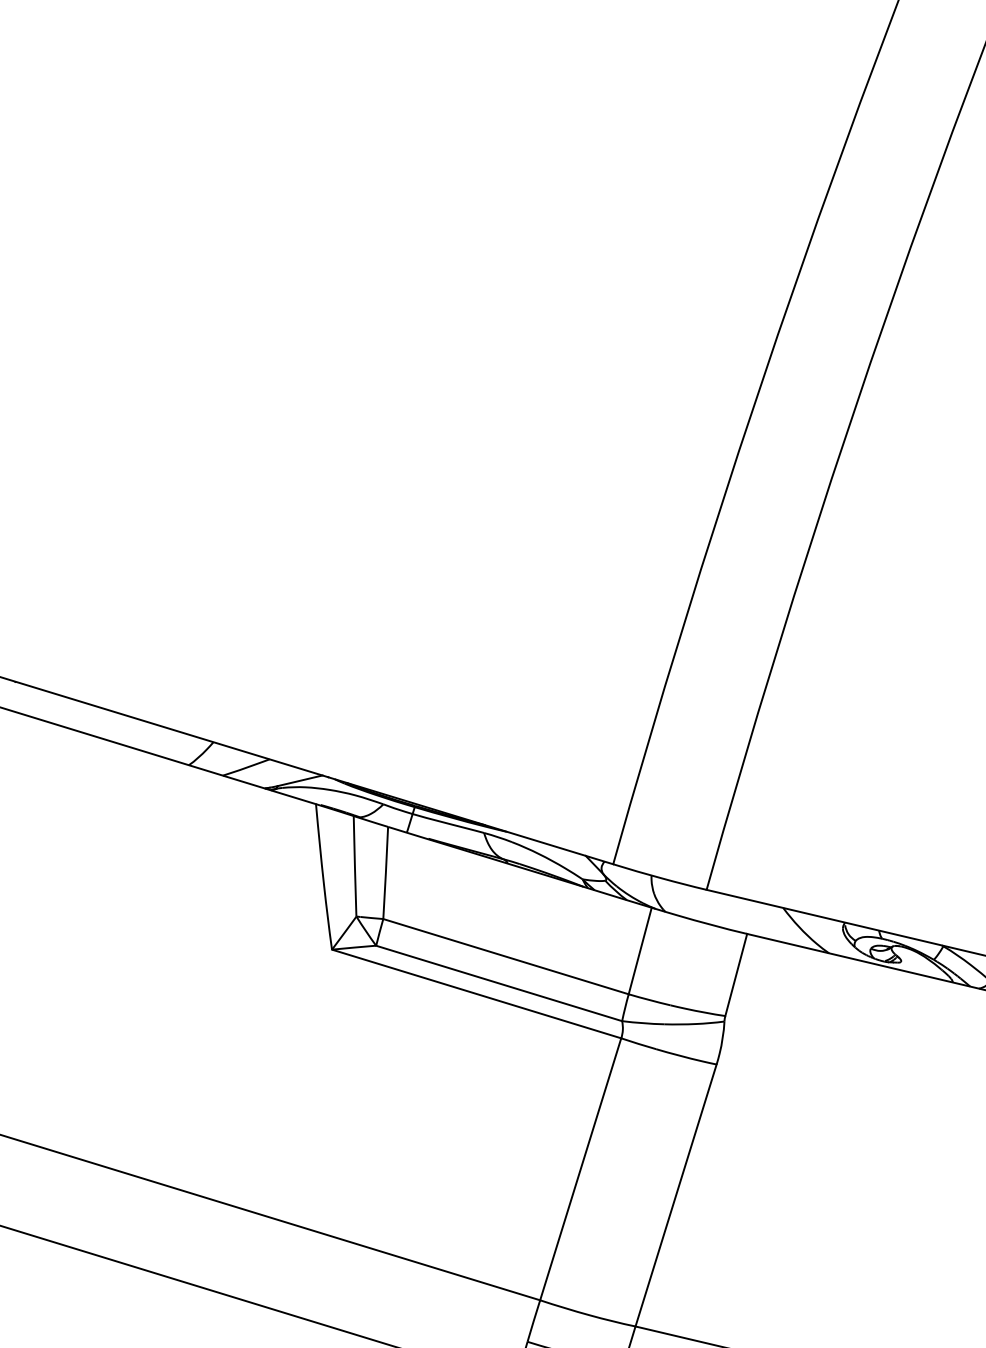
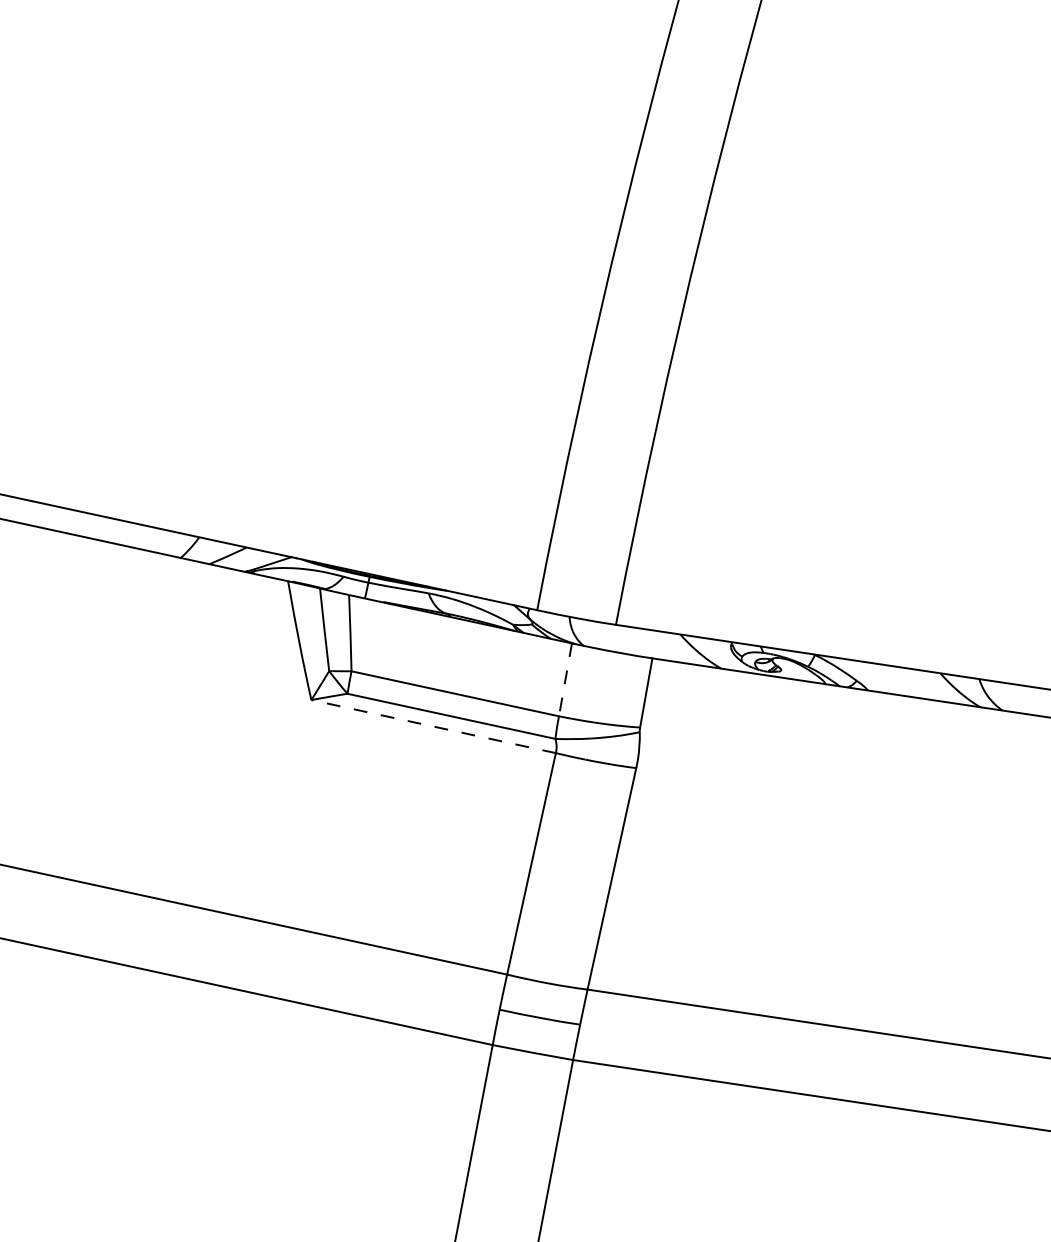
line: (640, 951) -> (565, 680), solid -> dashed
line: (476, 993) -> (433, 726), solid -> dashed

